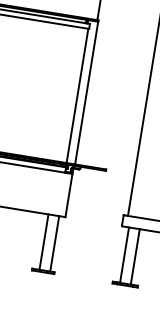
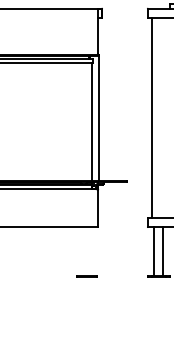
line: (44, 242) -> (83, 251), removed
line: (54, 243) -> (92, 251), removed

